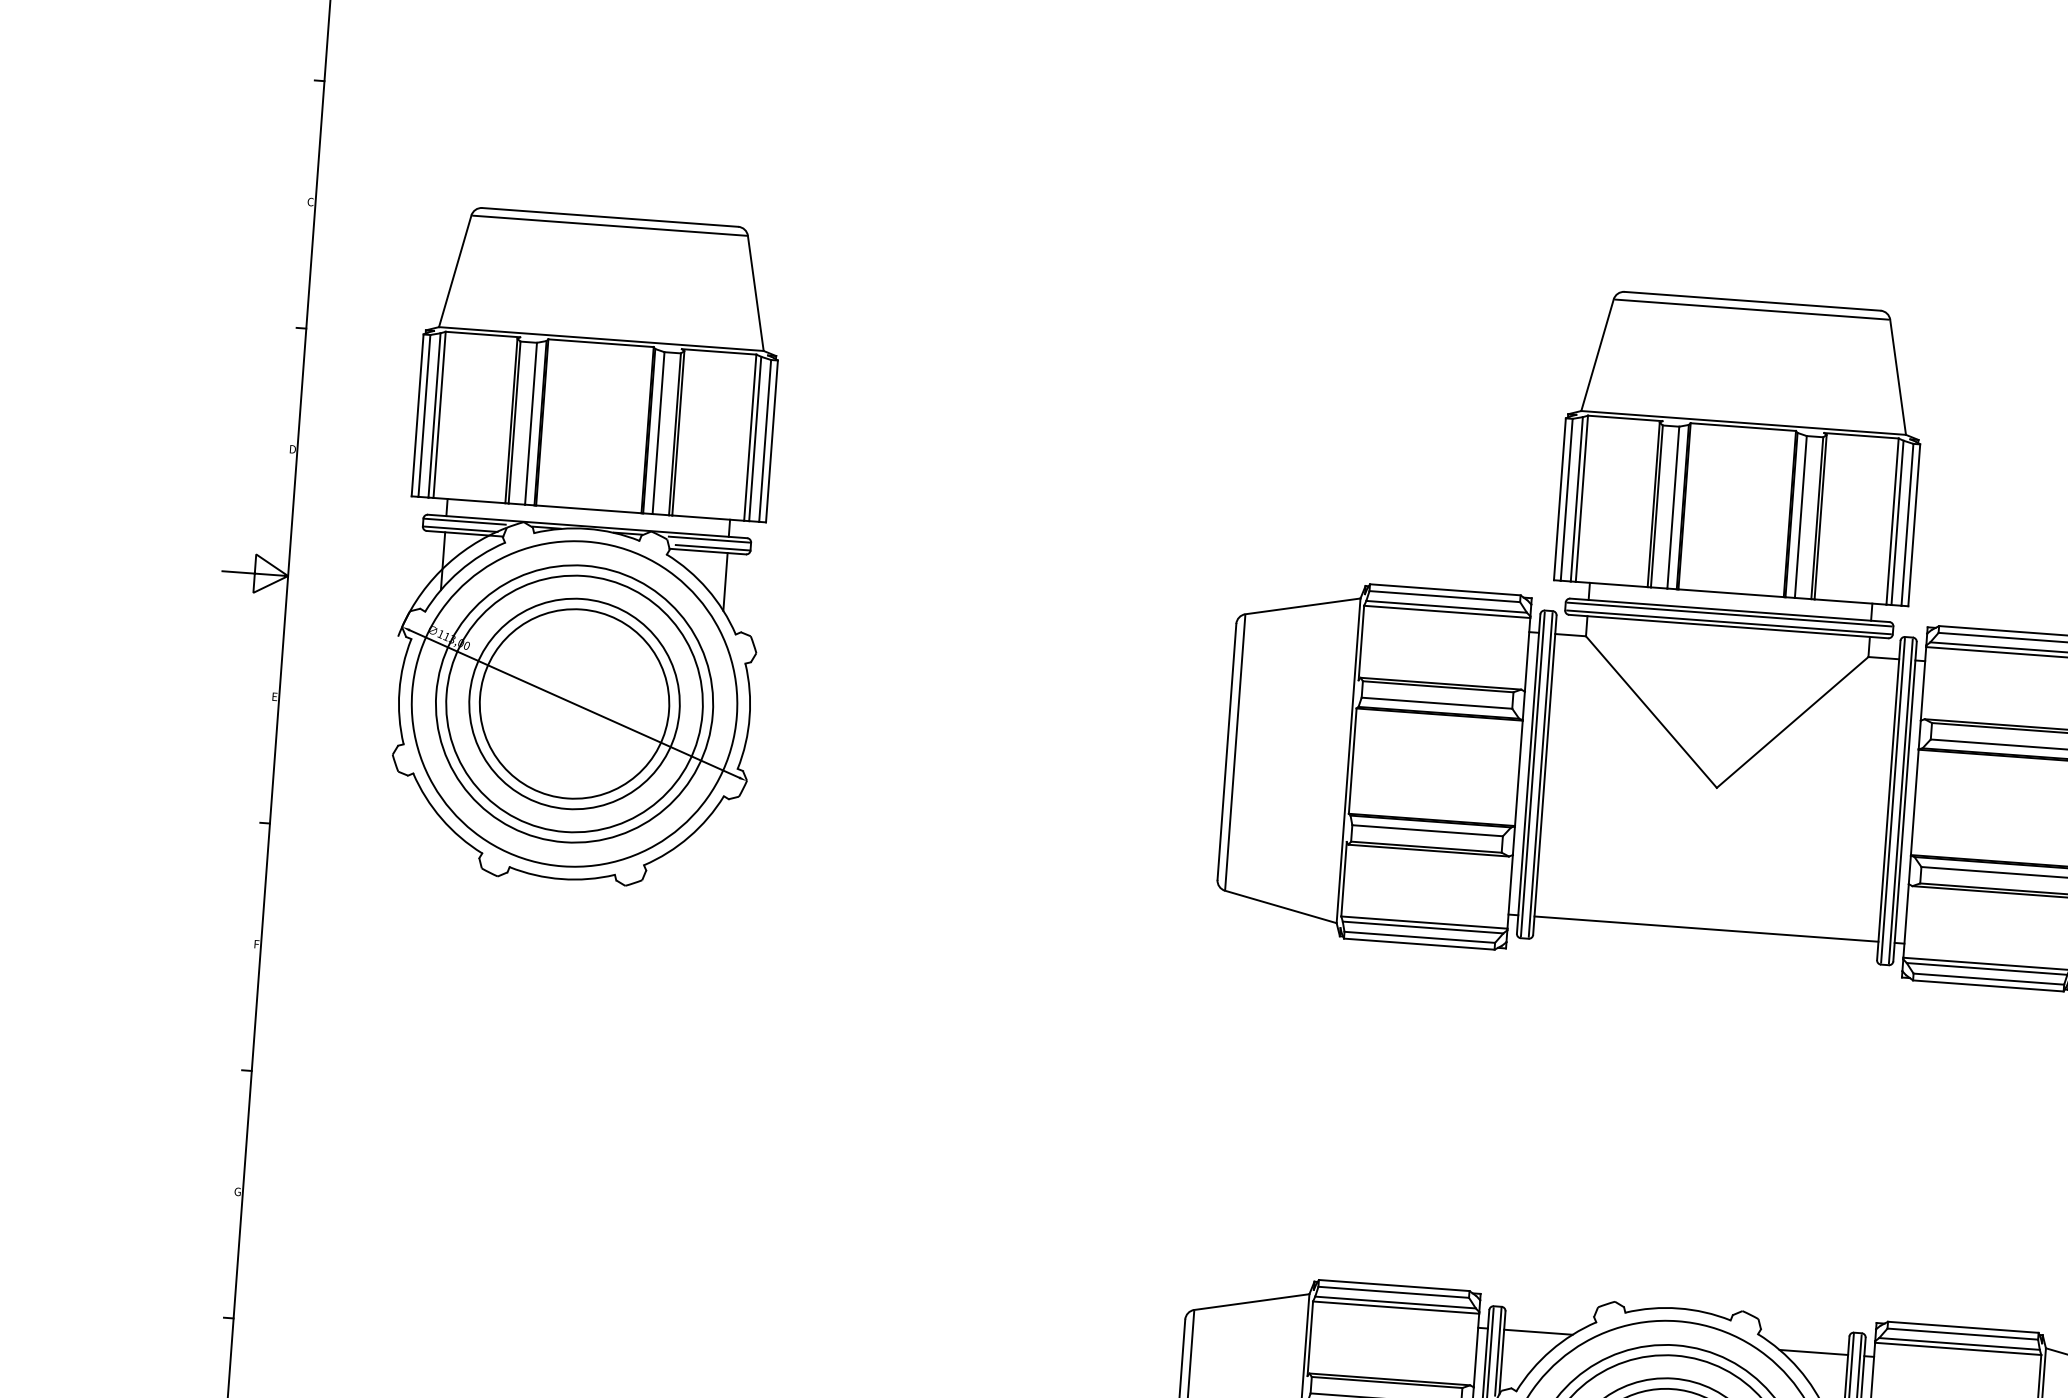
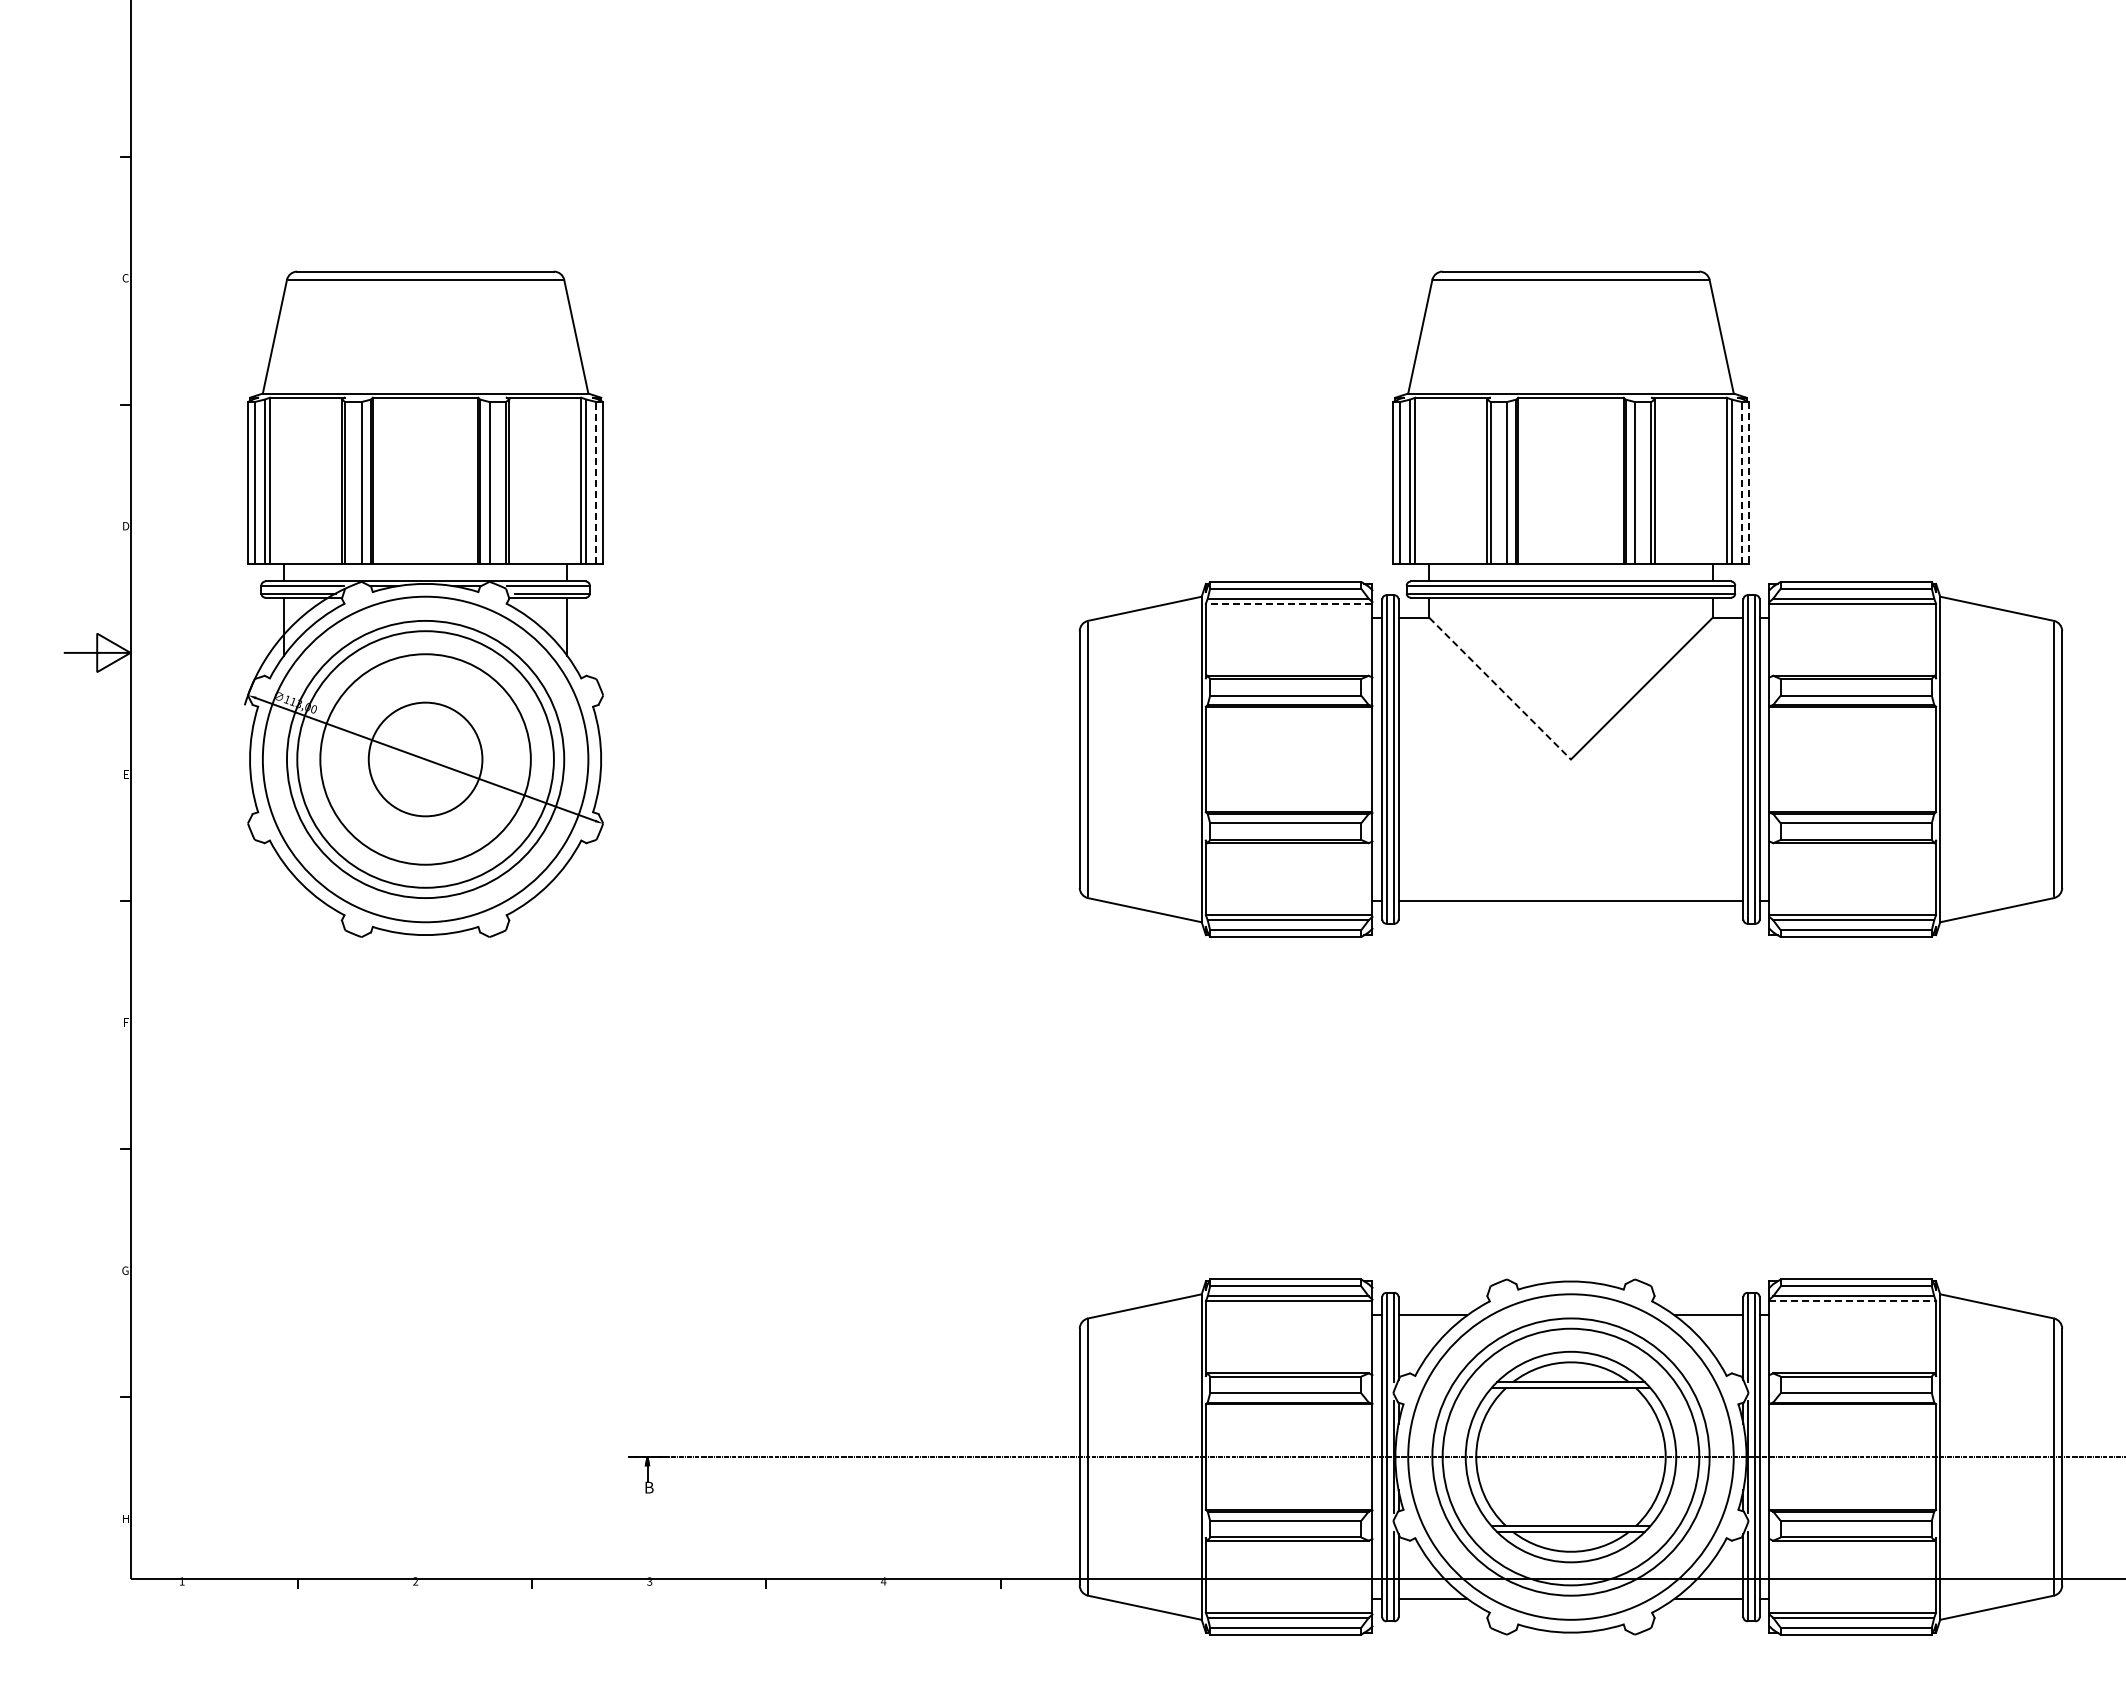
line: (765, 440) -> (596, 482), solid -> dashed
line: (1907, 524) -> (1741, 482), solid -> dashed
line: (1914, 525) -> (1748, 483), solid -> dashed
line: (1446, 611) -> (1288, 603), solid -> dashed
circle: (574, 703) -> (425, 759), size x0.6
line: (1651, 712) -> (1500, 689), solid -> dashed
line: (1958, 1349) -> (1853, 1301), solid -> dashed

